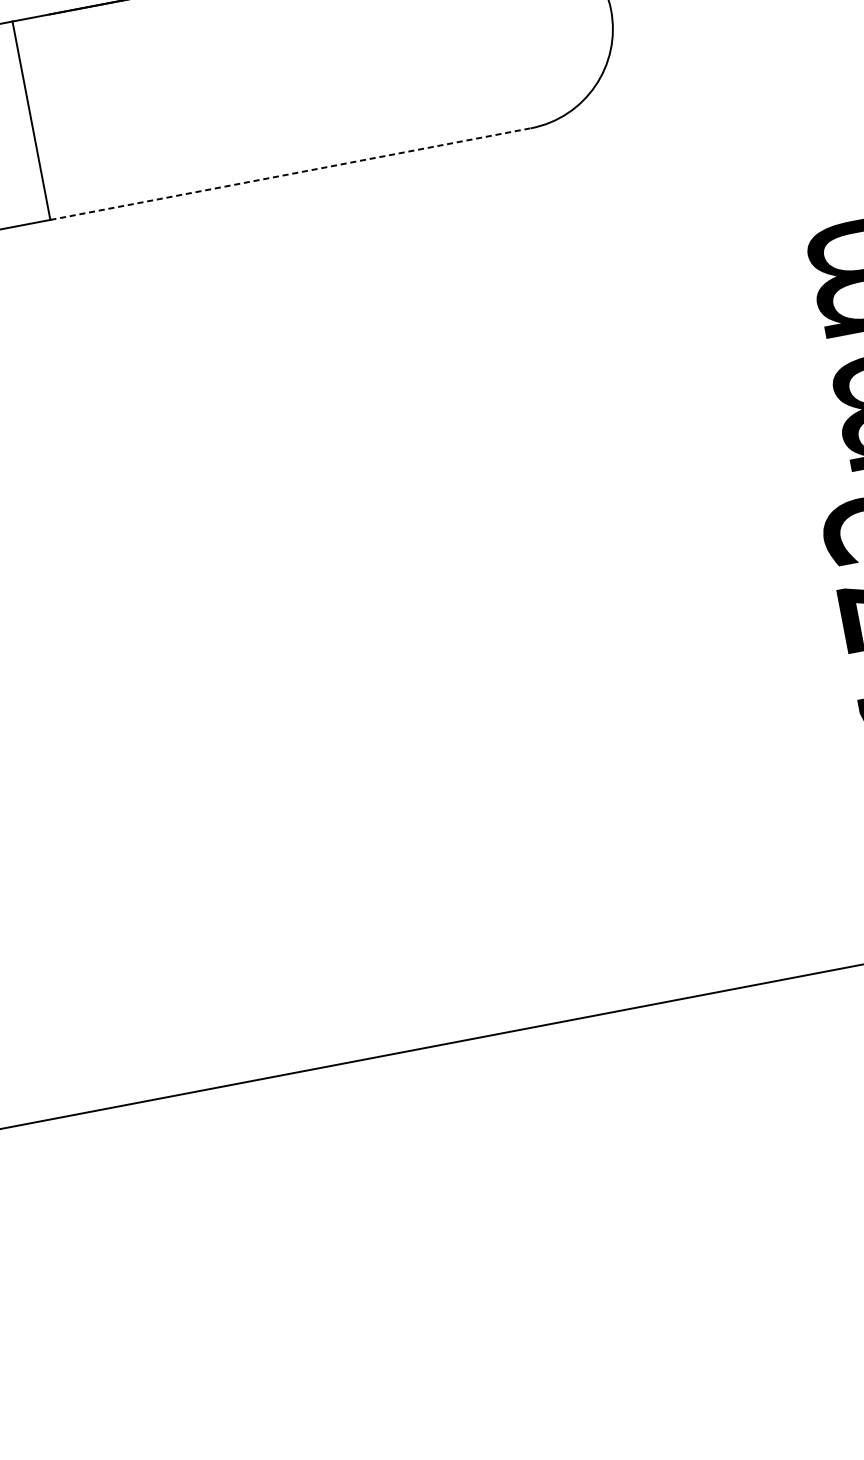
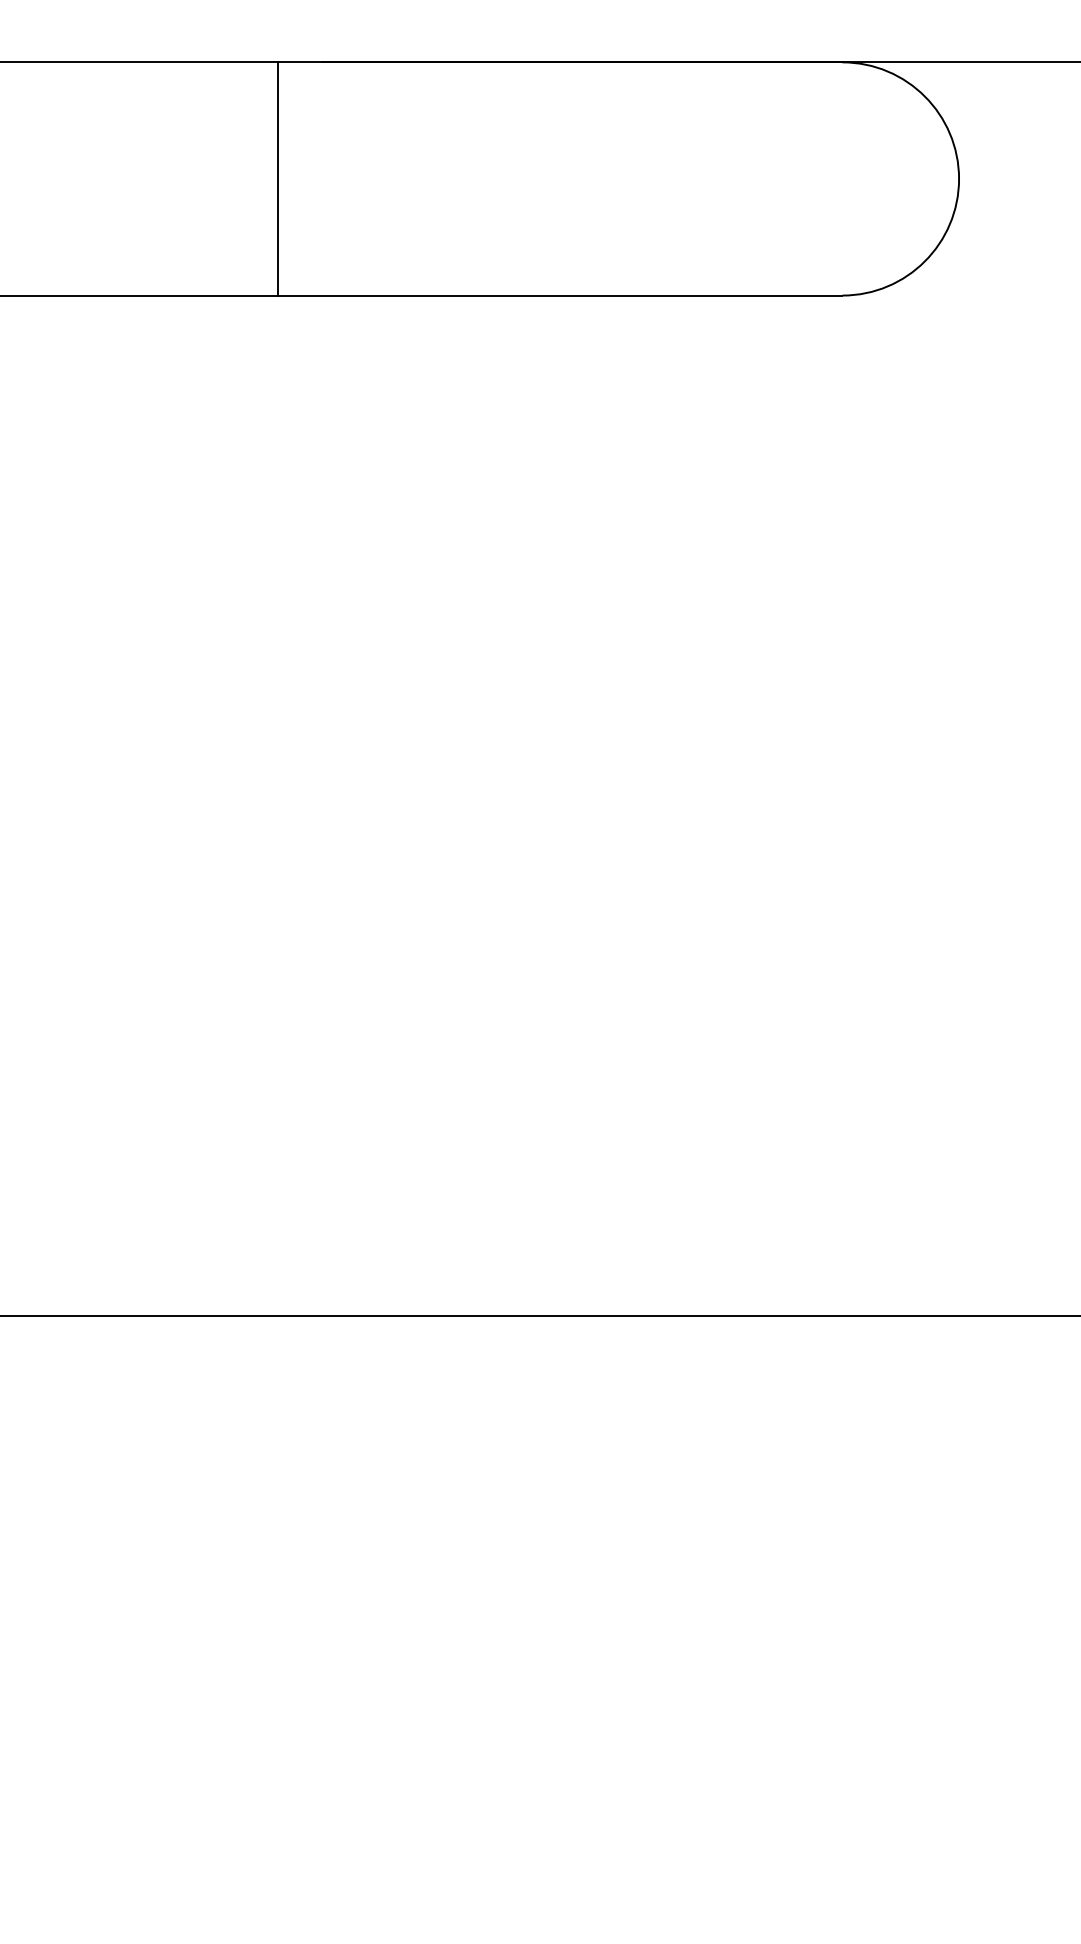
line: (290, 174) -> (560, 295), dashed -> solid

